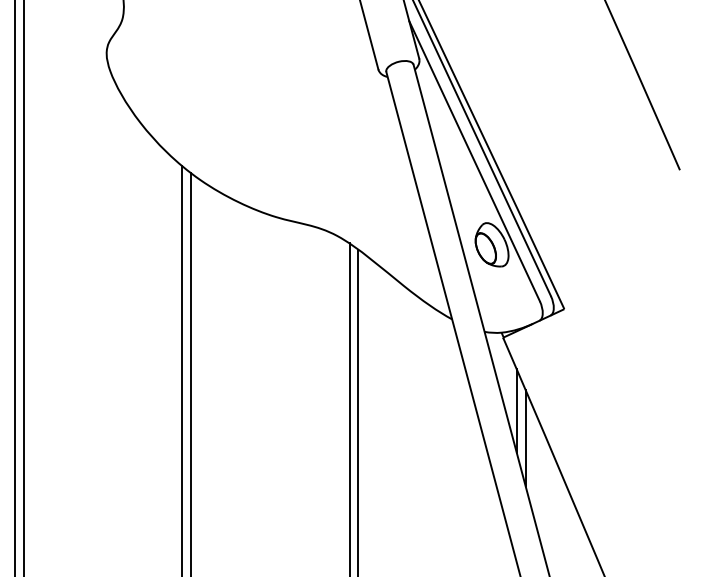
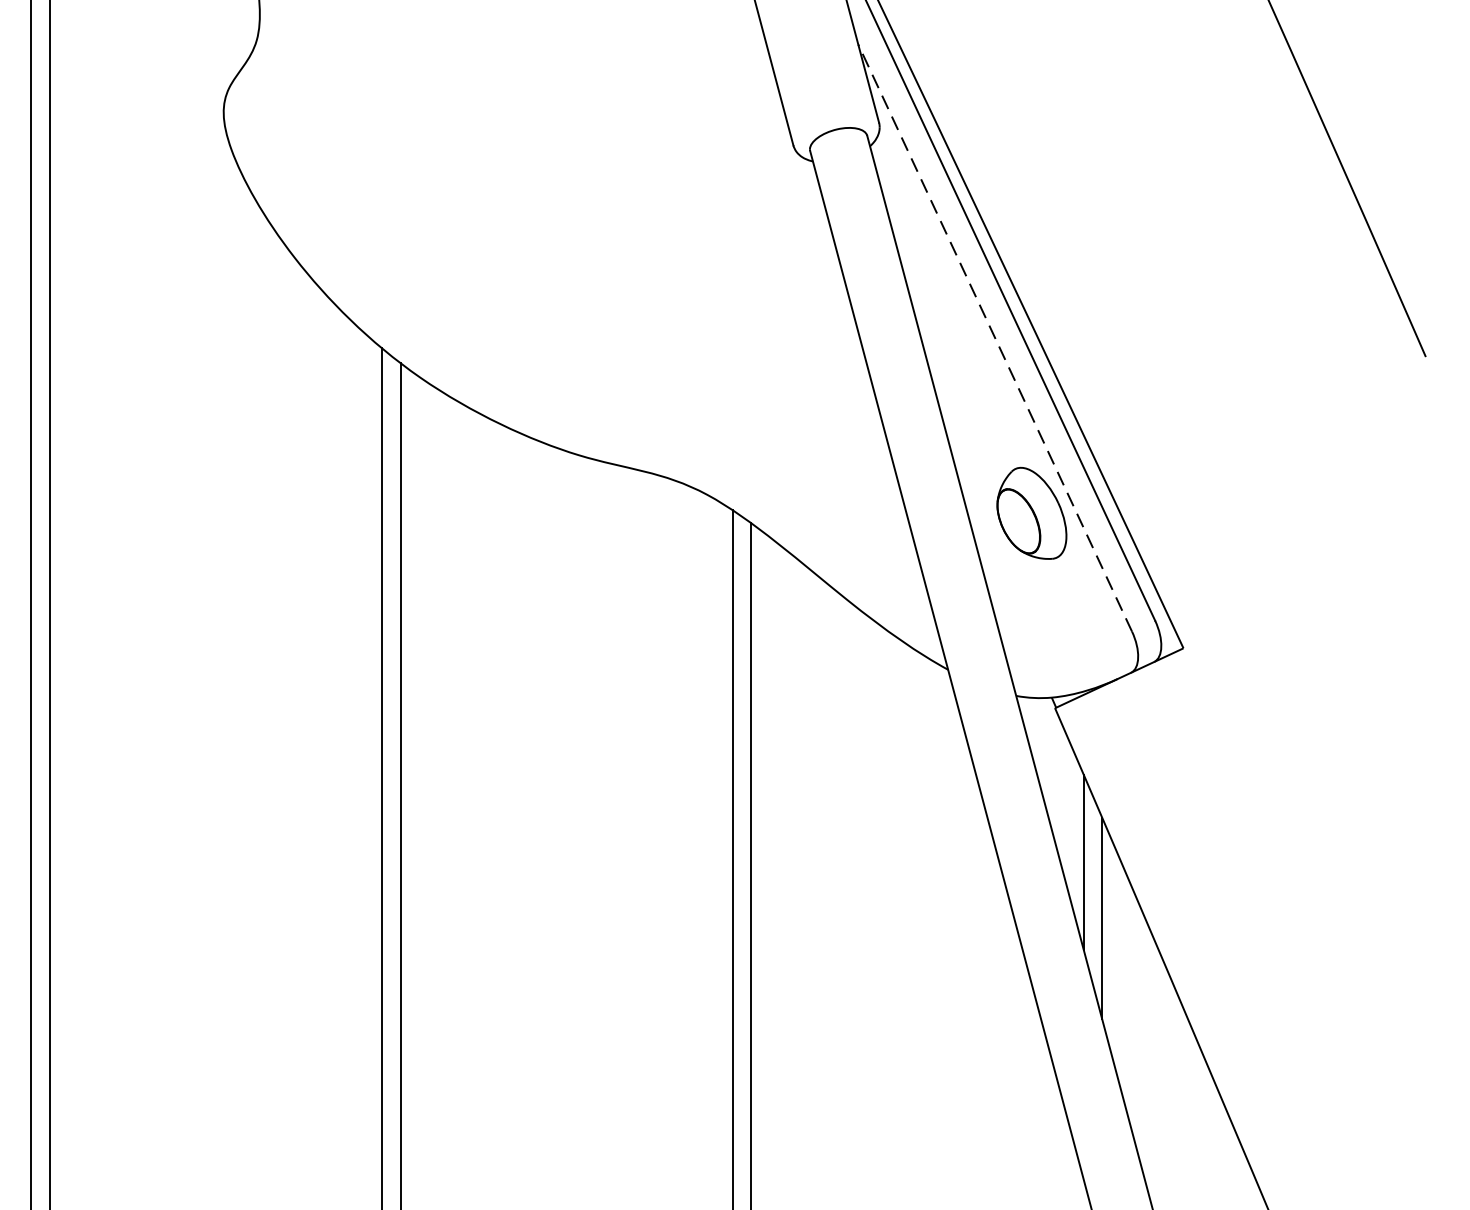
line: (474, 160) -> (995, 336), solid -> dashed

